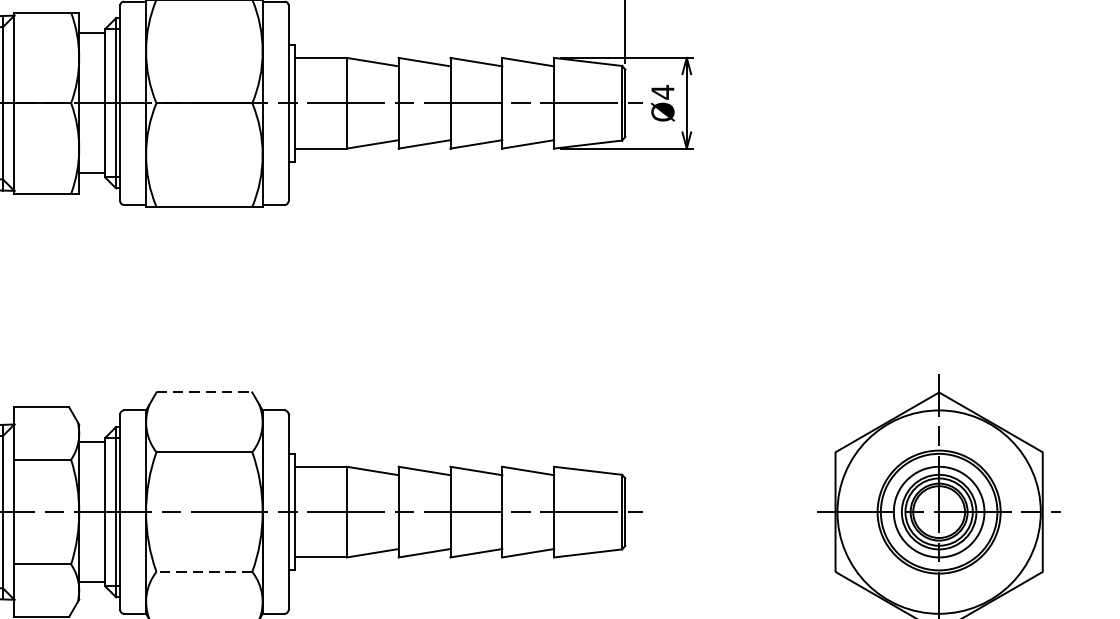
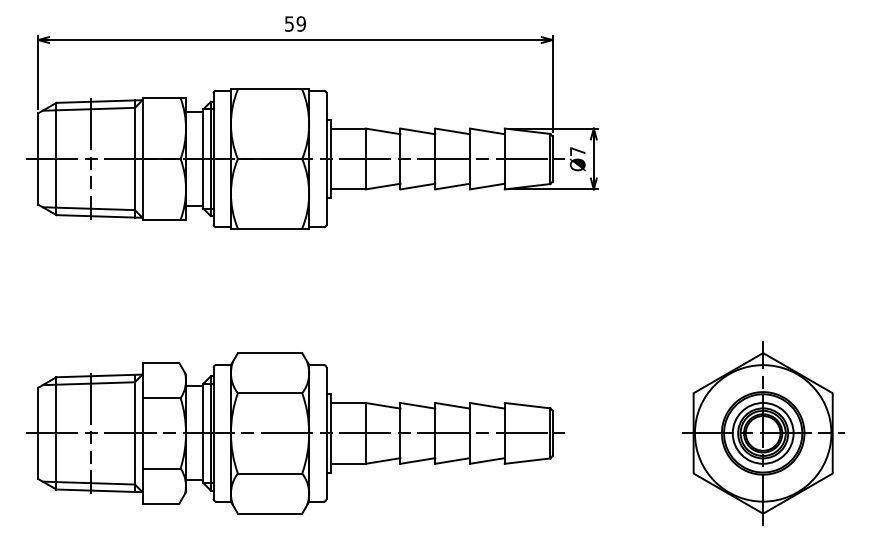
text: (662, 92) -> (577, 151), Ø4 -> Ø7
line: (205, 393) -> (270, 353), dashed -> solid
line: (203, 571) -> (269, 473), dashed -> solid

